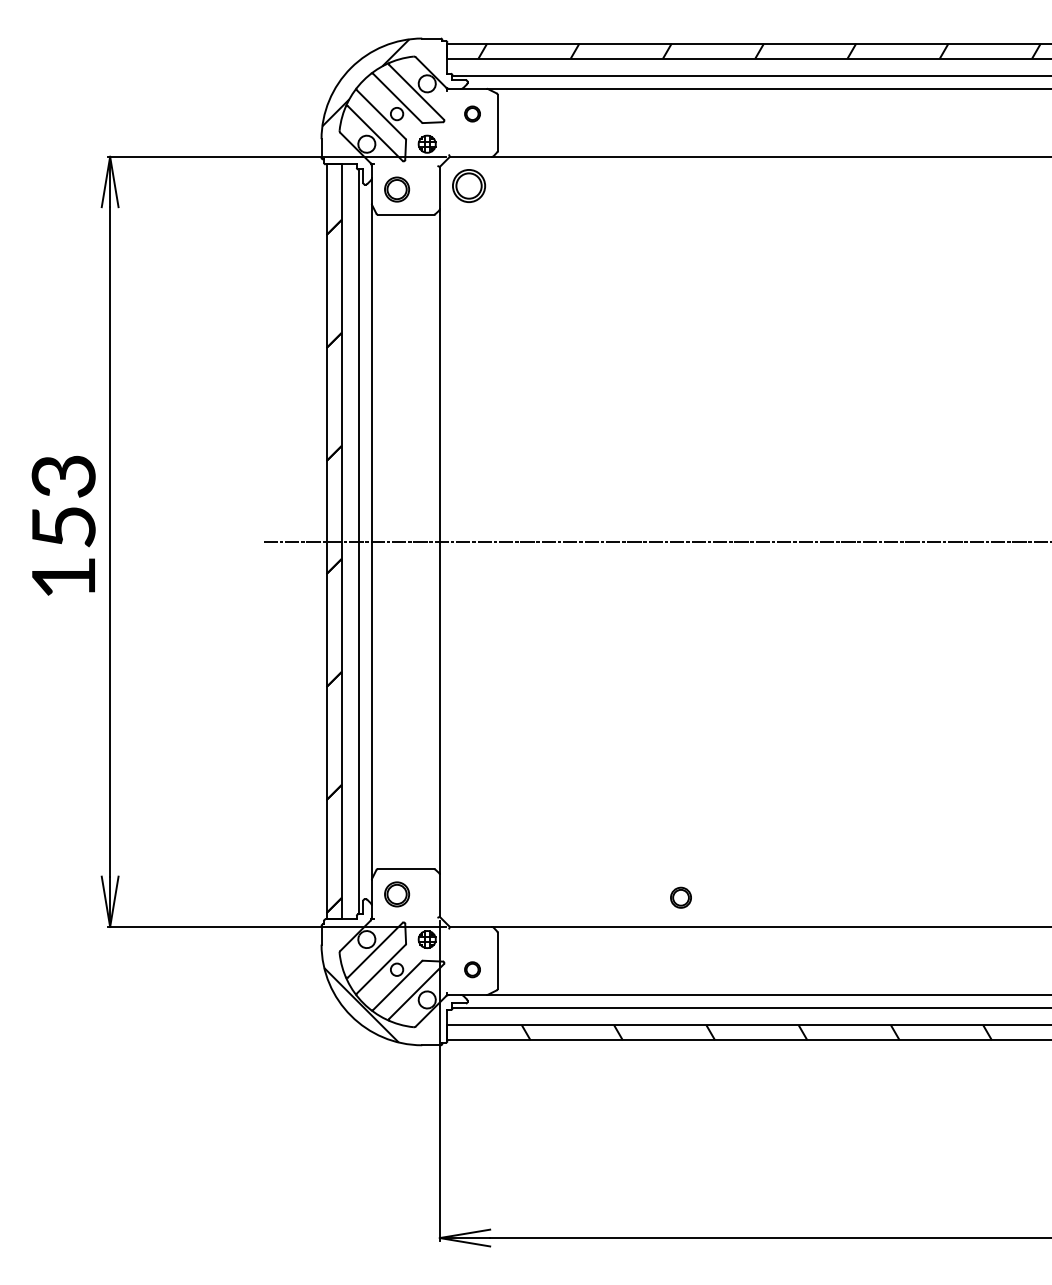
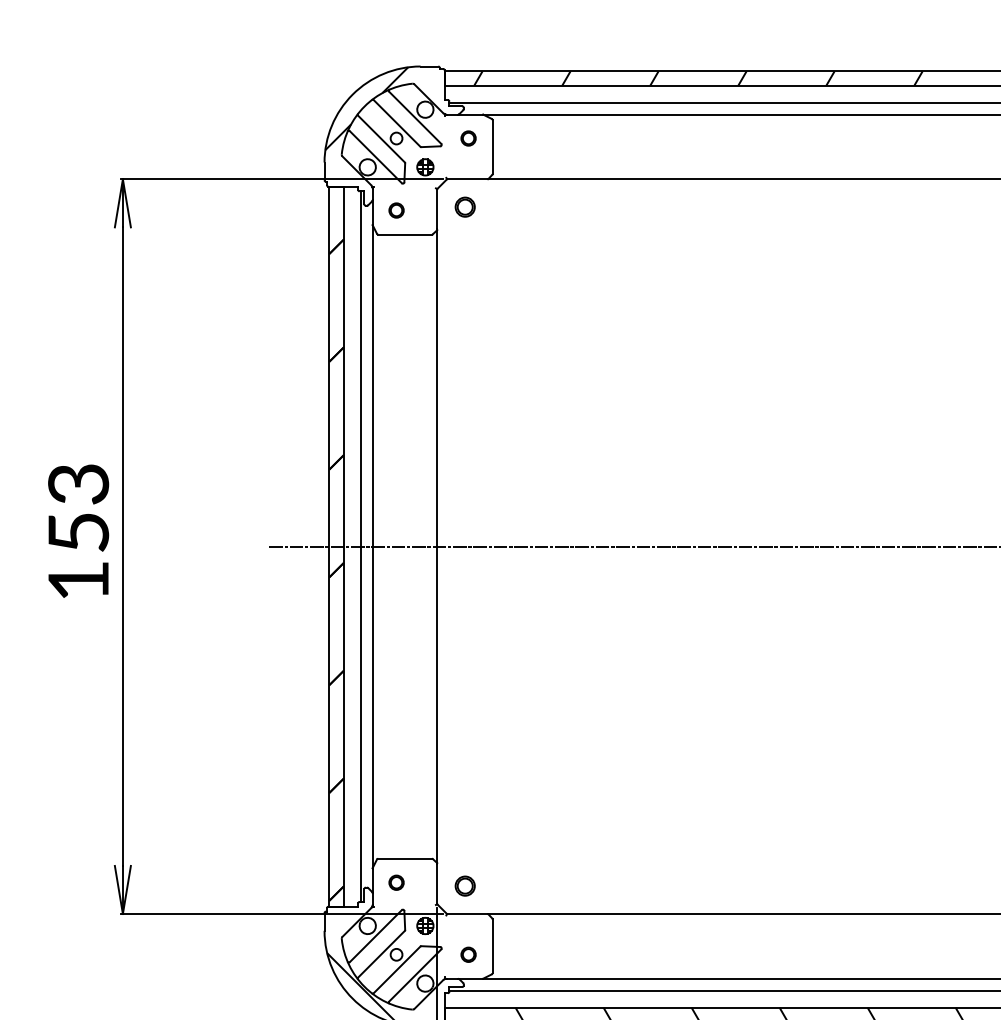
part: (468, 185) -> (464, 206), size x0.62
circle: (396, 189) -> (396, 210), size x0.62
circle: (396, 893) -> (396, 882), size x0.62
part: (680, 897) -> (464, 885), moved

